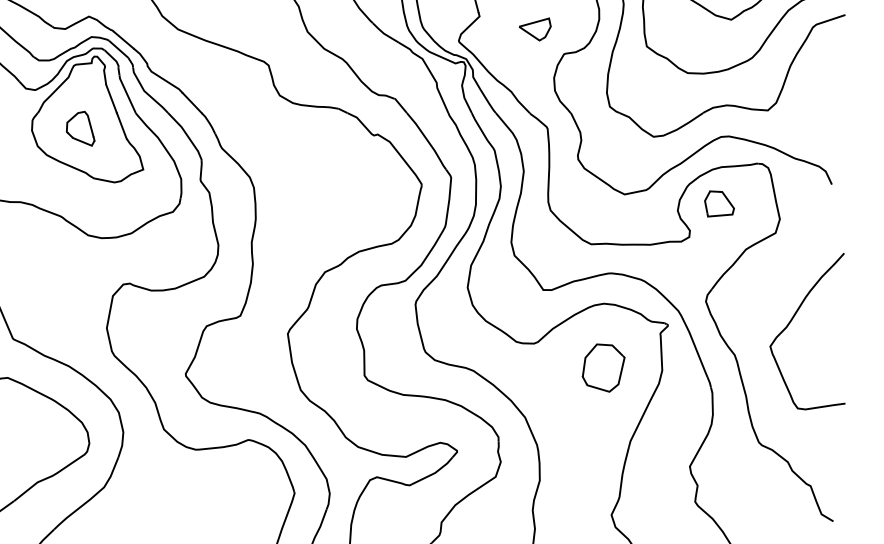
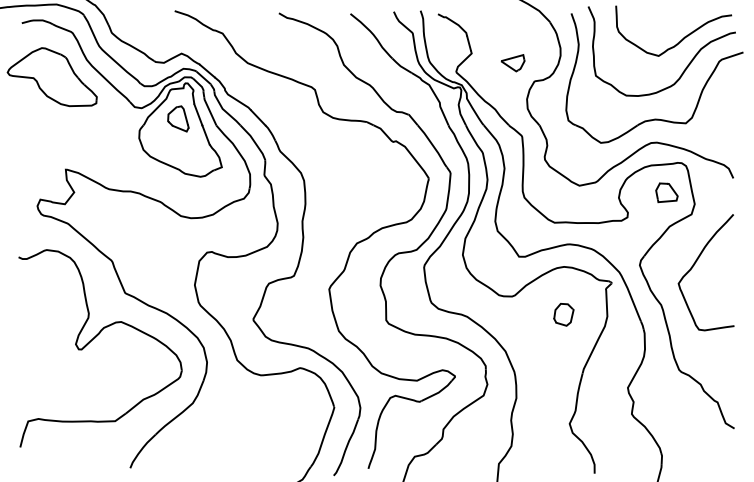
part: (80, 128) -> (178, 118), moved
part: (718, 203) -> (666, 192), moved
curve: (793, 320) -> (695, 264), moved
part: (603, 367) -> (563, 314), size x0.62

